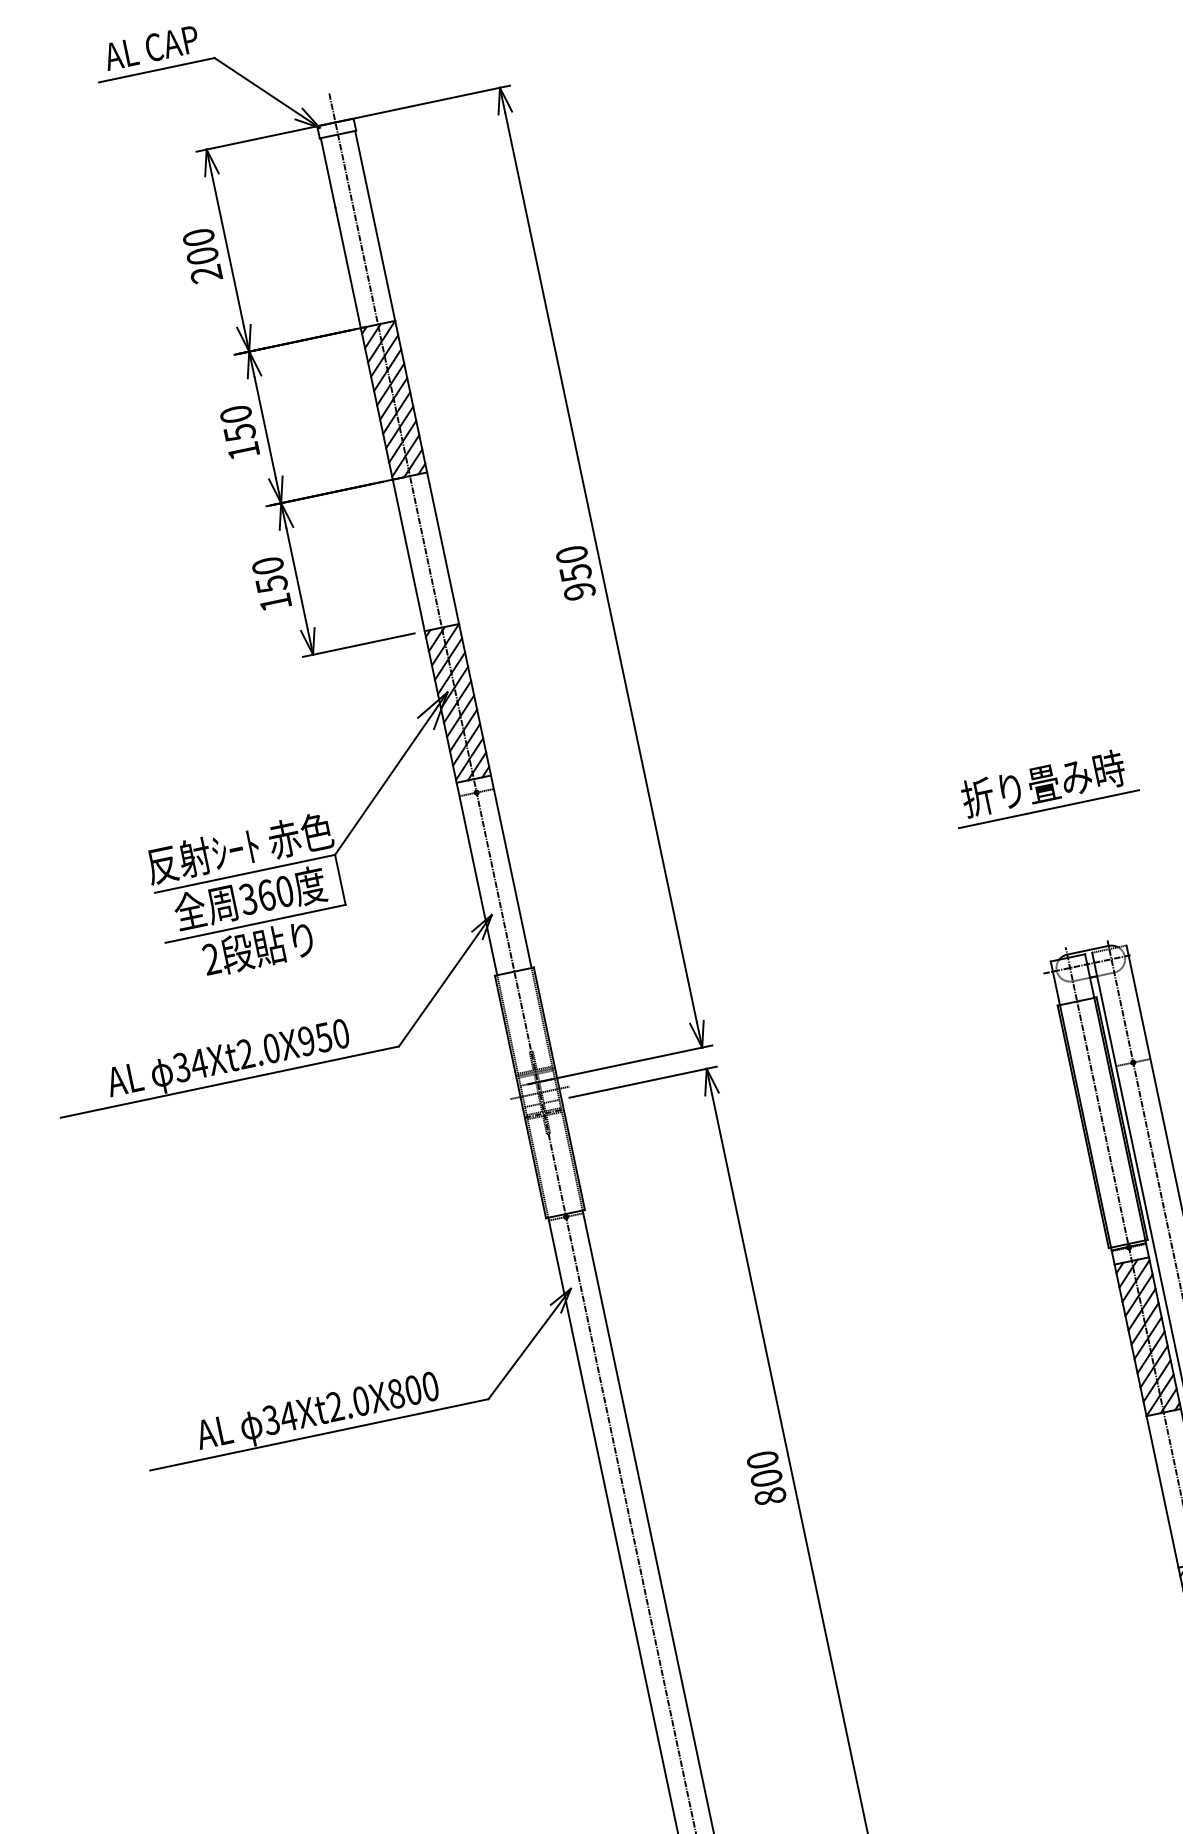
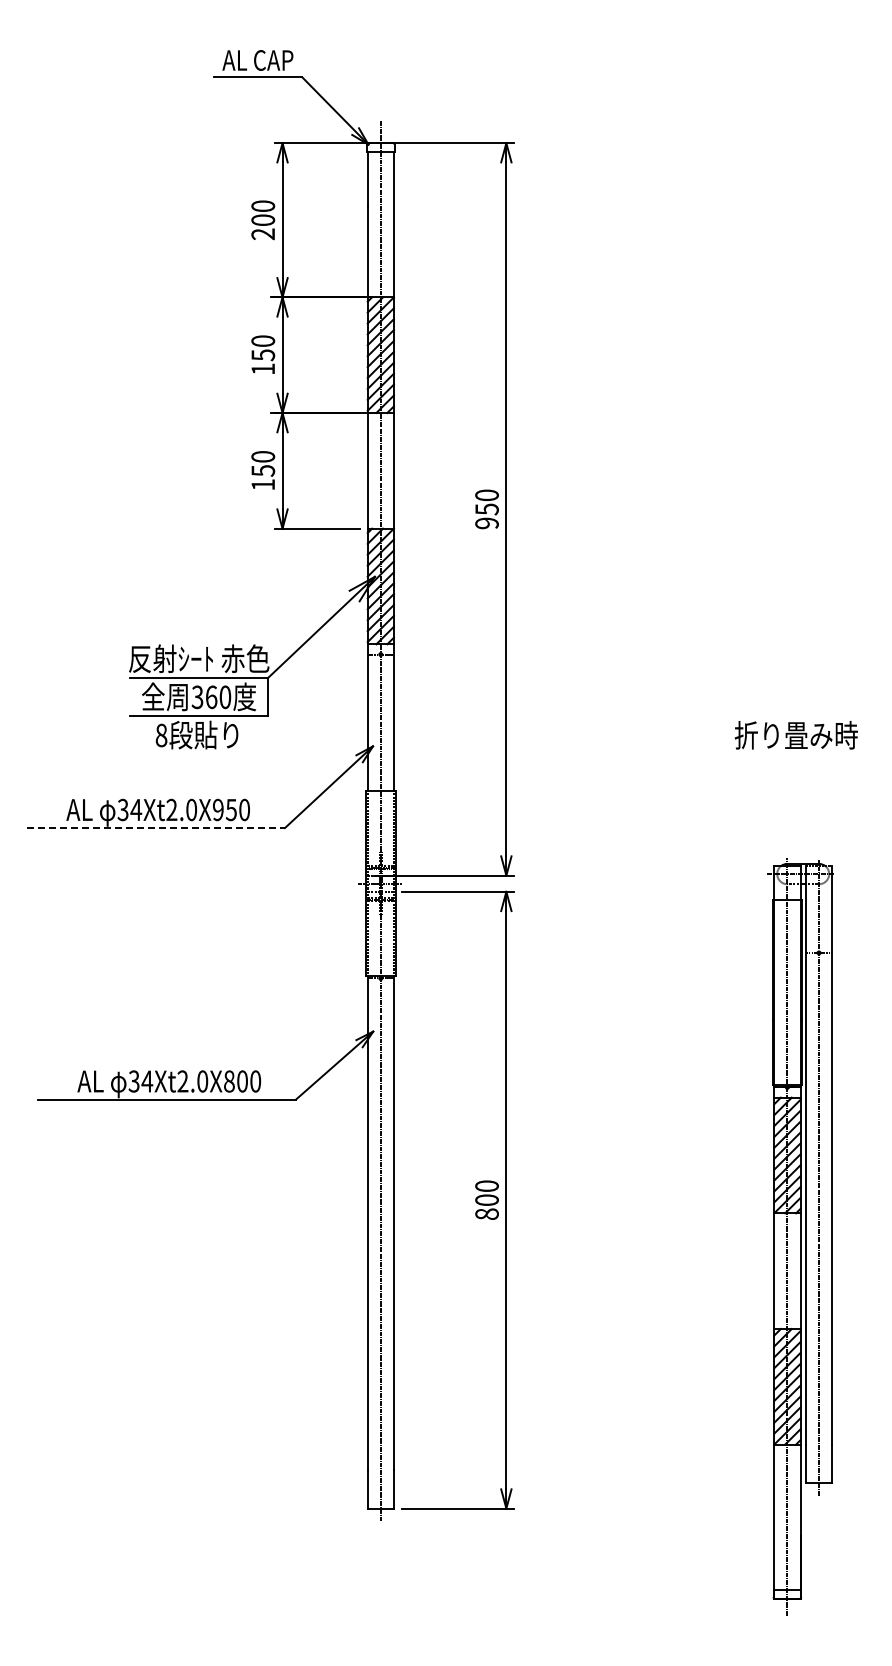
line: (1048, 808) -> (796, 754), removed
text: (211, 959) -> (161, 735), 2 -> 8
line: (230, 1082) -> (156, 828), solid -> dashed

